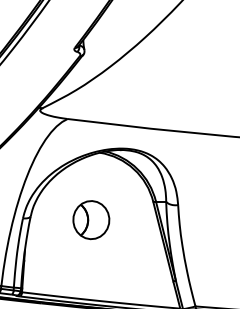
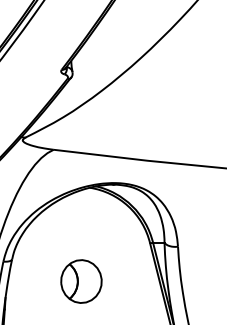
part: (91, 220) -> (81, 281), moved

